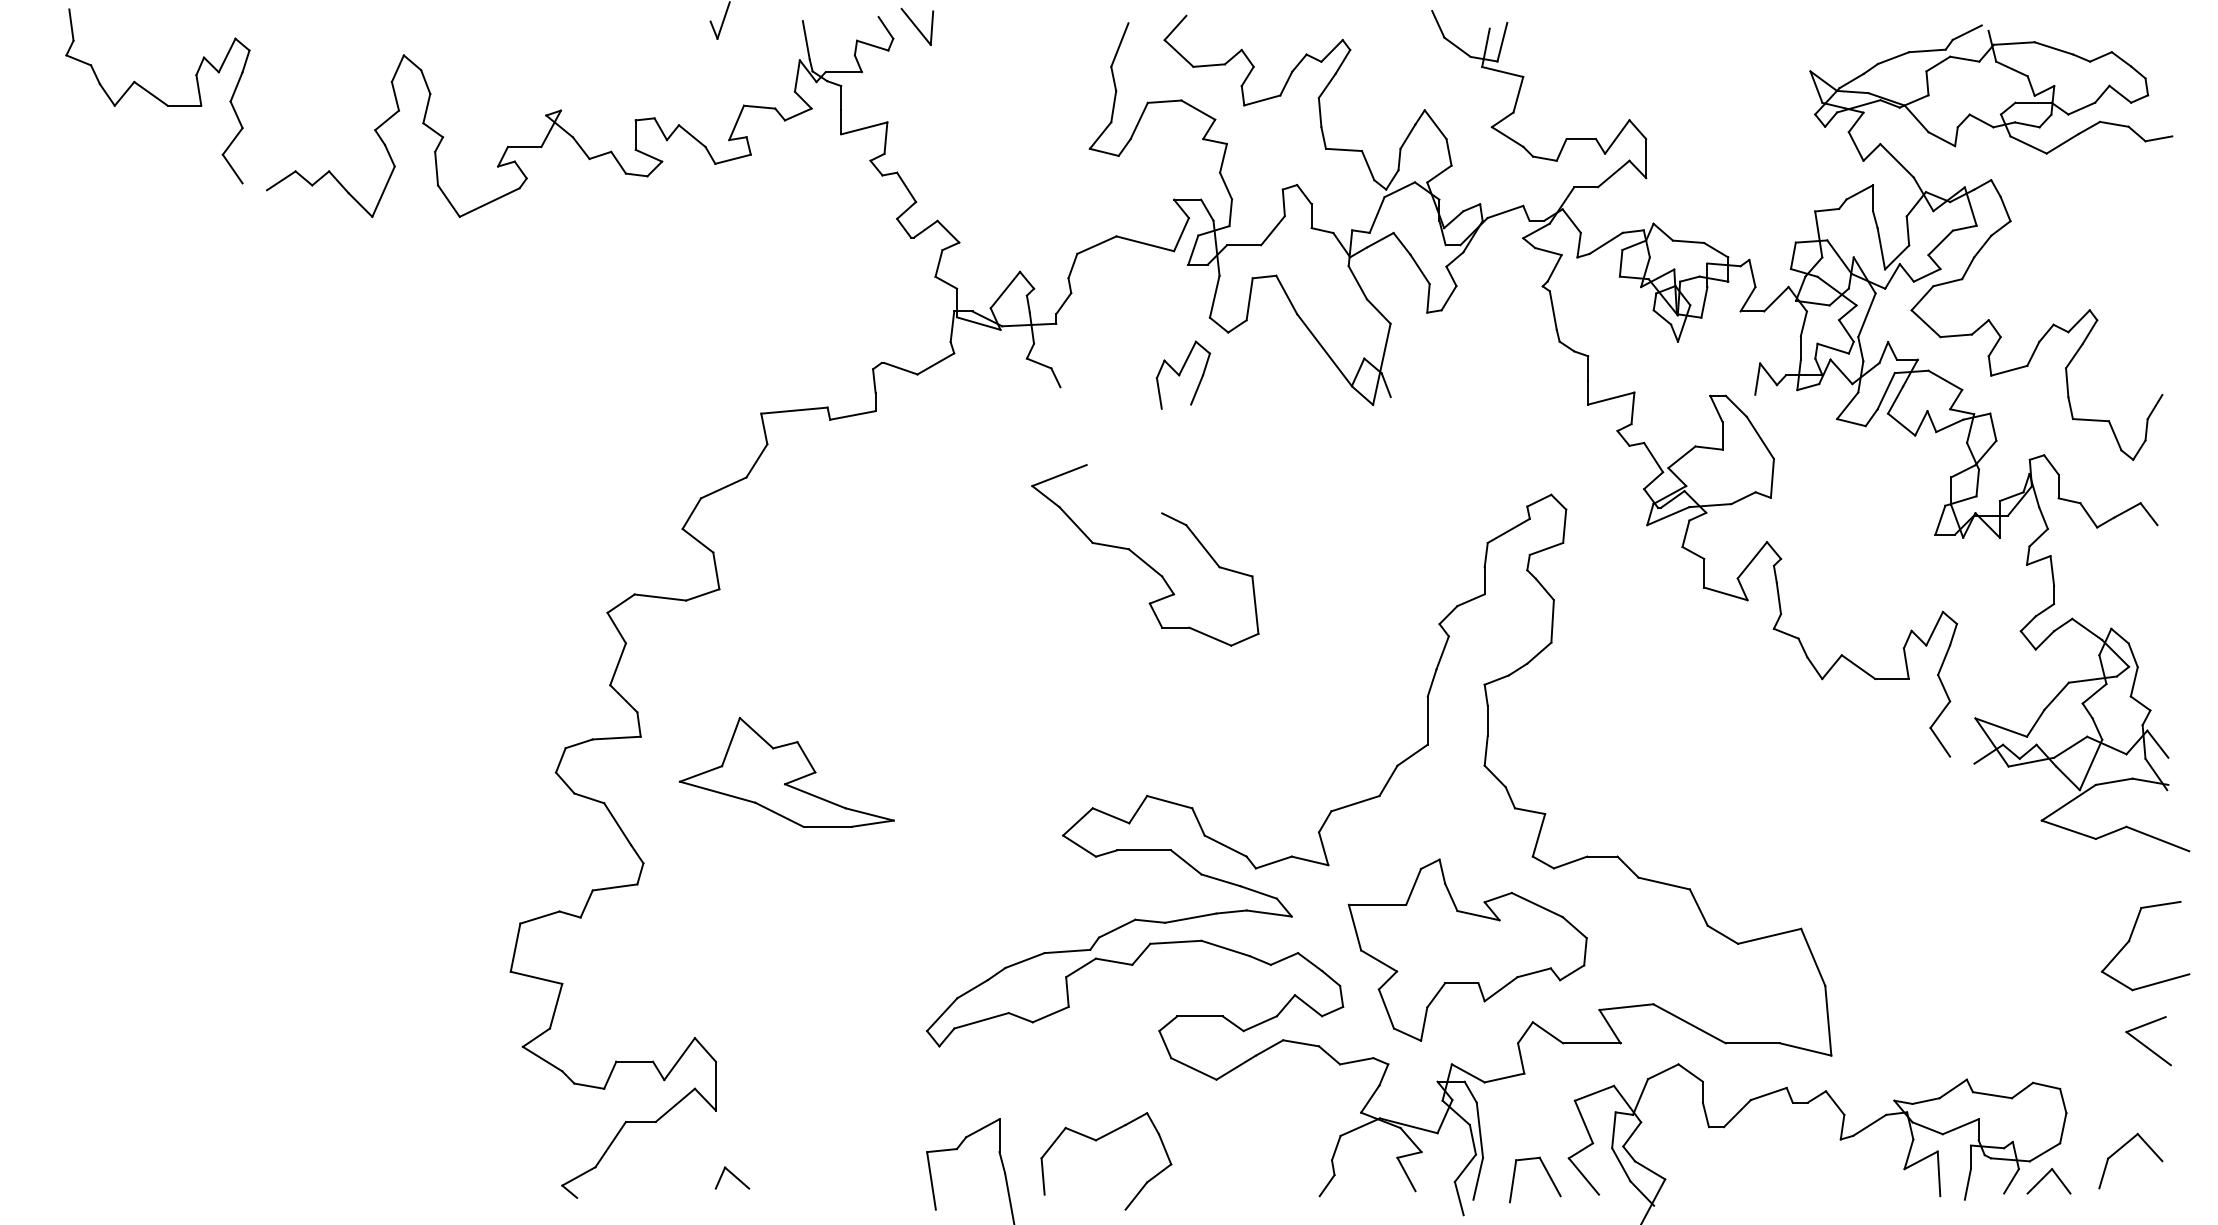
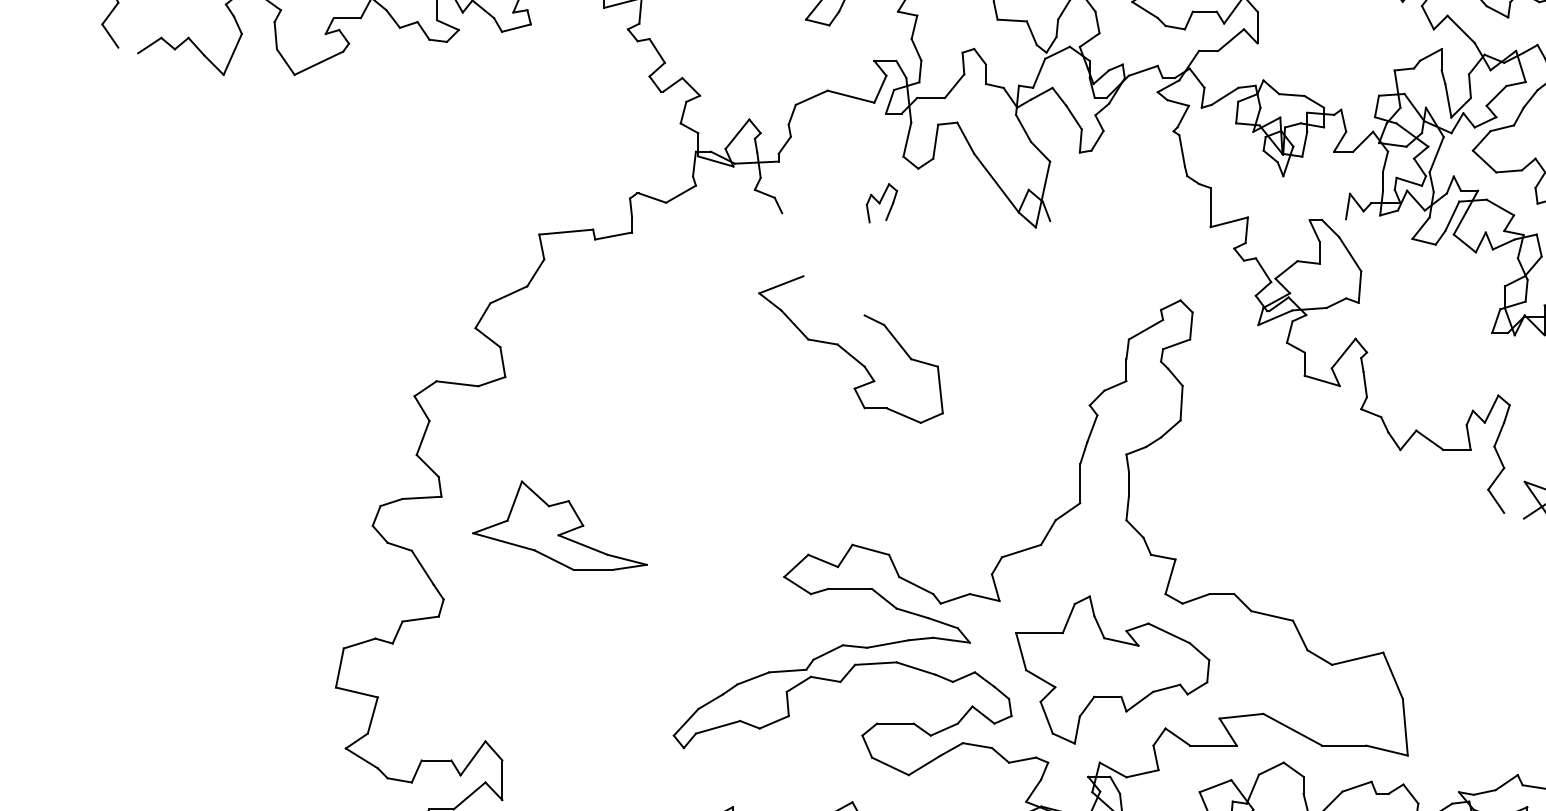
part: (1183, 374) -> (881, 202), size x0.7

